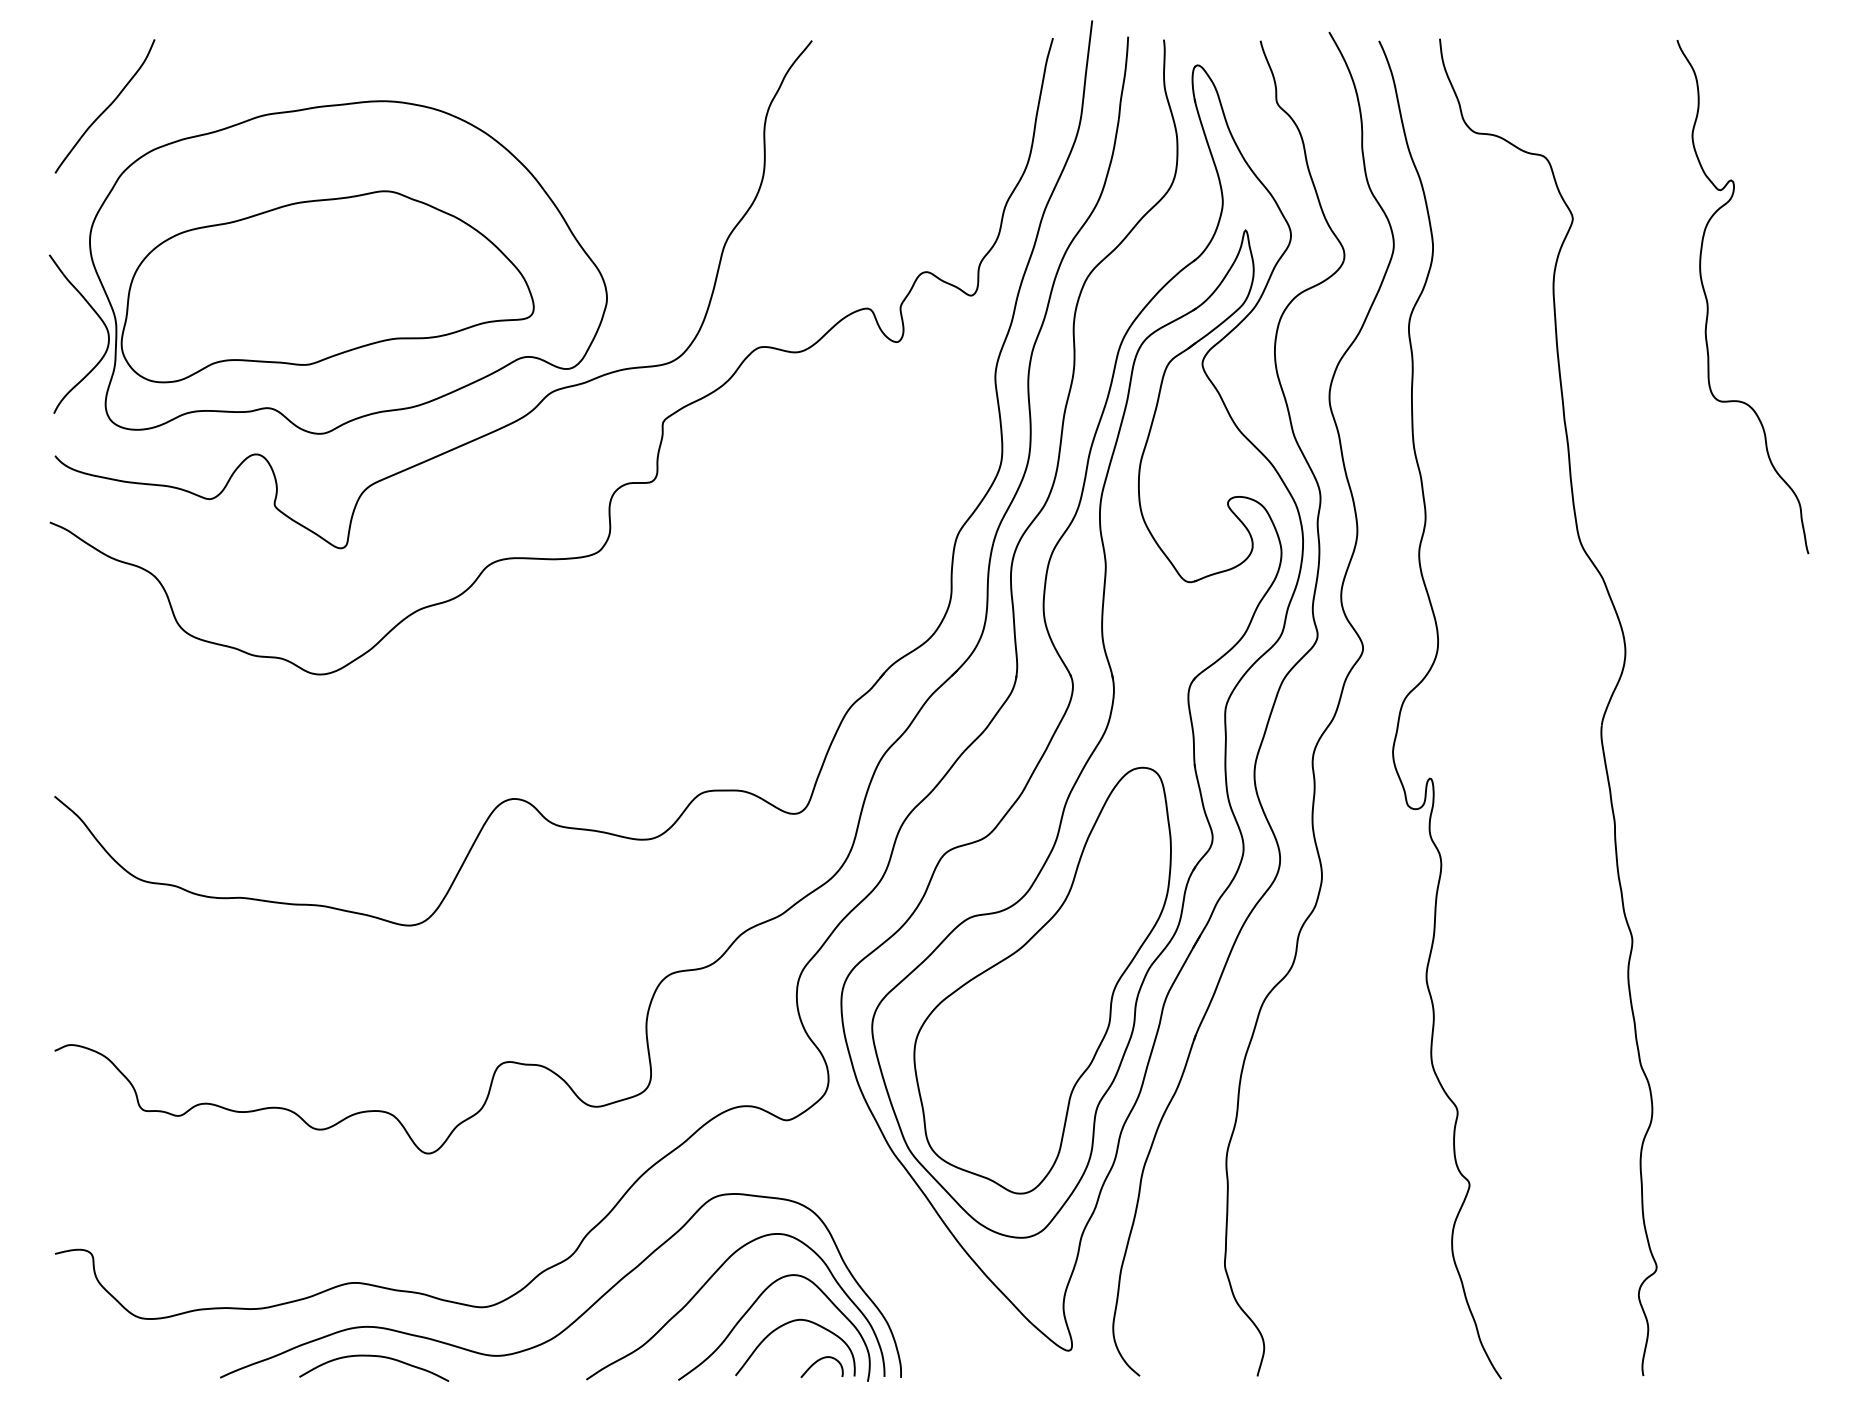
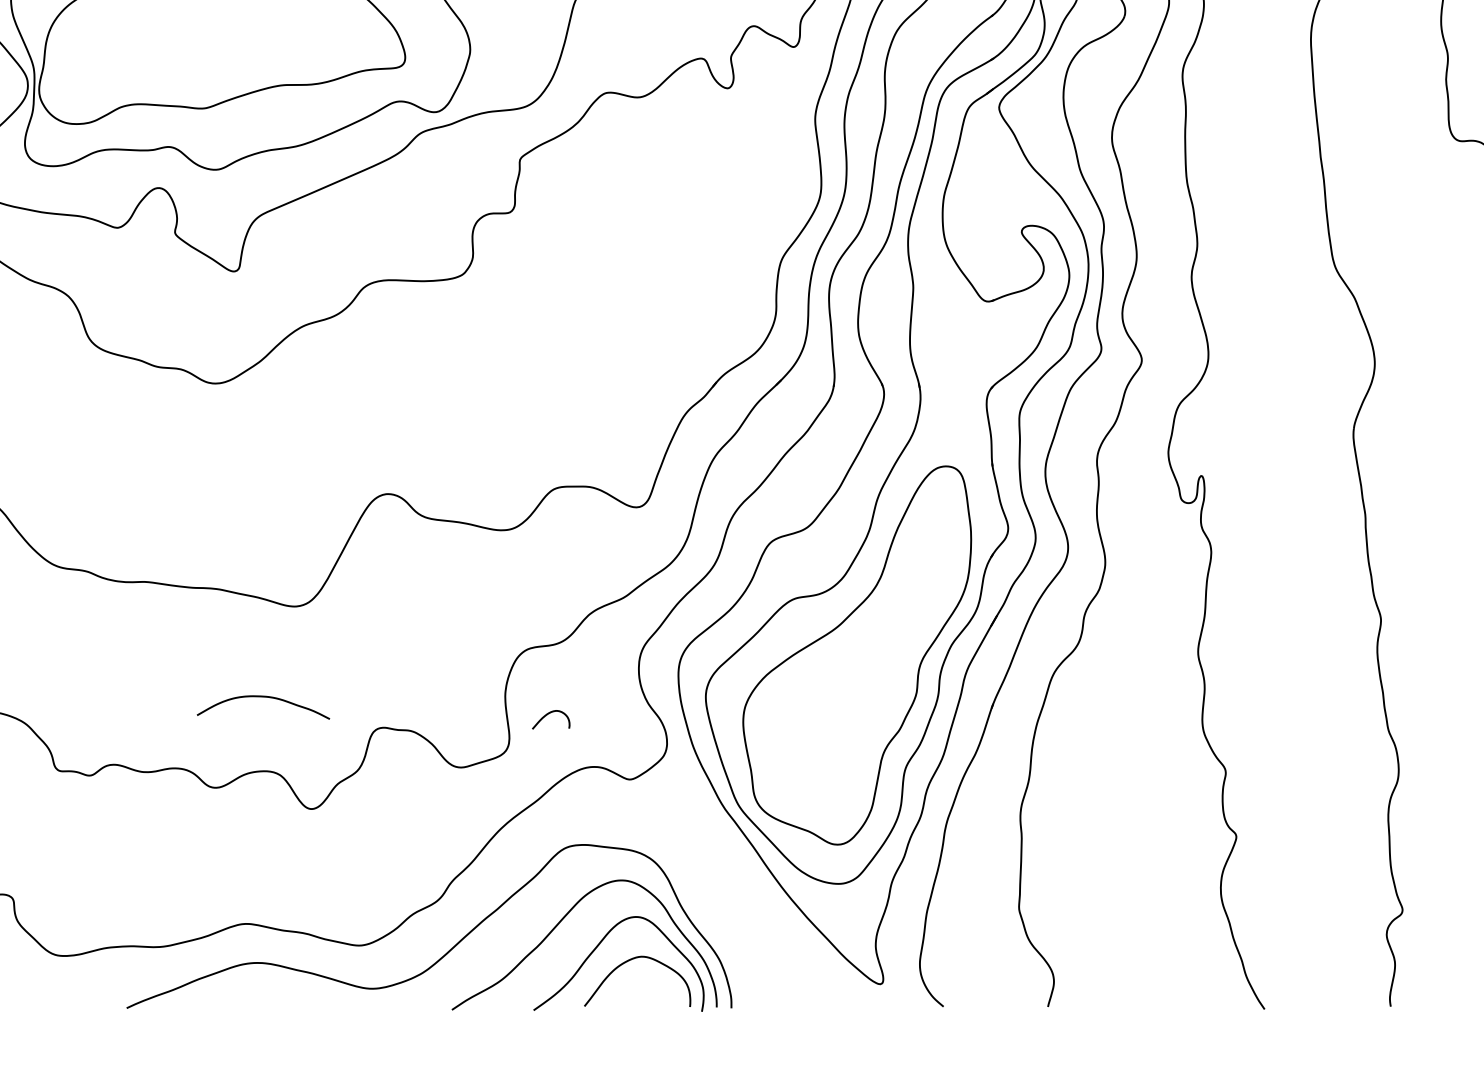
curve: (377, 1357) -> (266, 697), moved
curve: (817, 1362) -> (547, 715), moved

